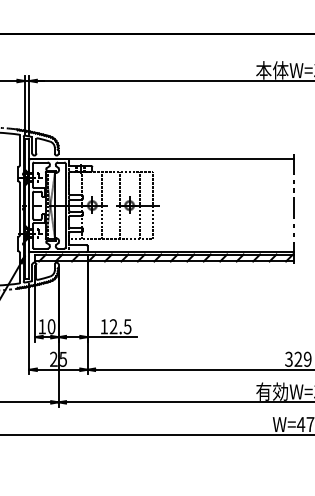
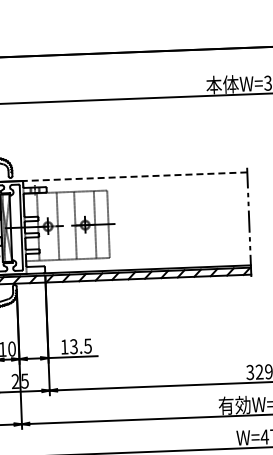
line: (180, 159) -> (134, 177), solid -> dashed
text: (113, 326) -> (73, 346), 12.5 -> 13.5

